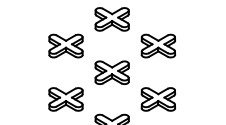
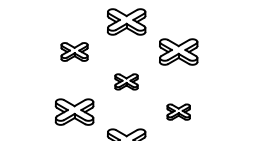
part: (65, 45) -> (74, 51), size x0.7
part: (111, 72) -> (125, 81), size x0.6
part: (158, 99) -> (178, 112), size x0.6

